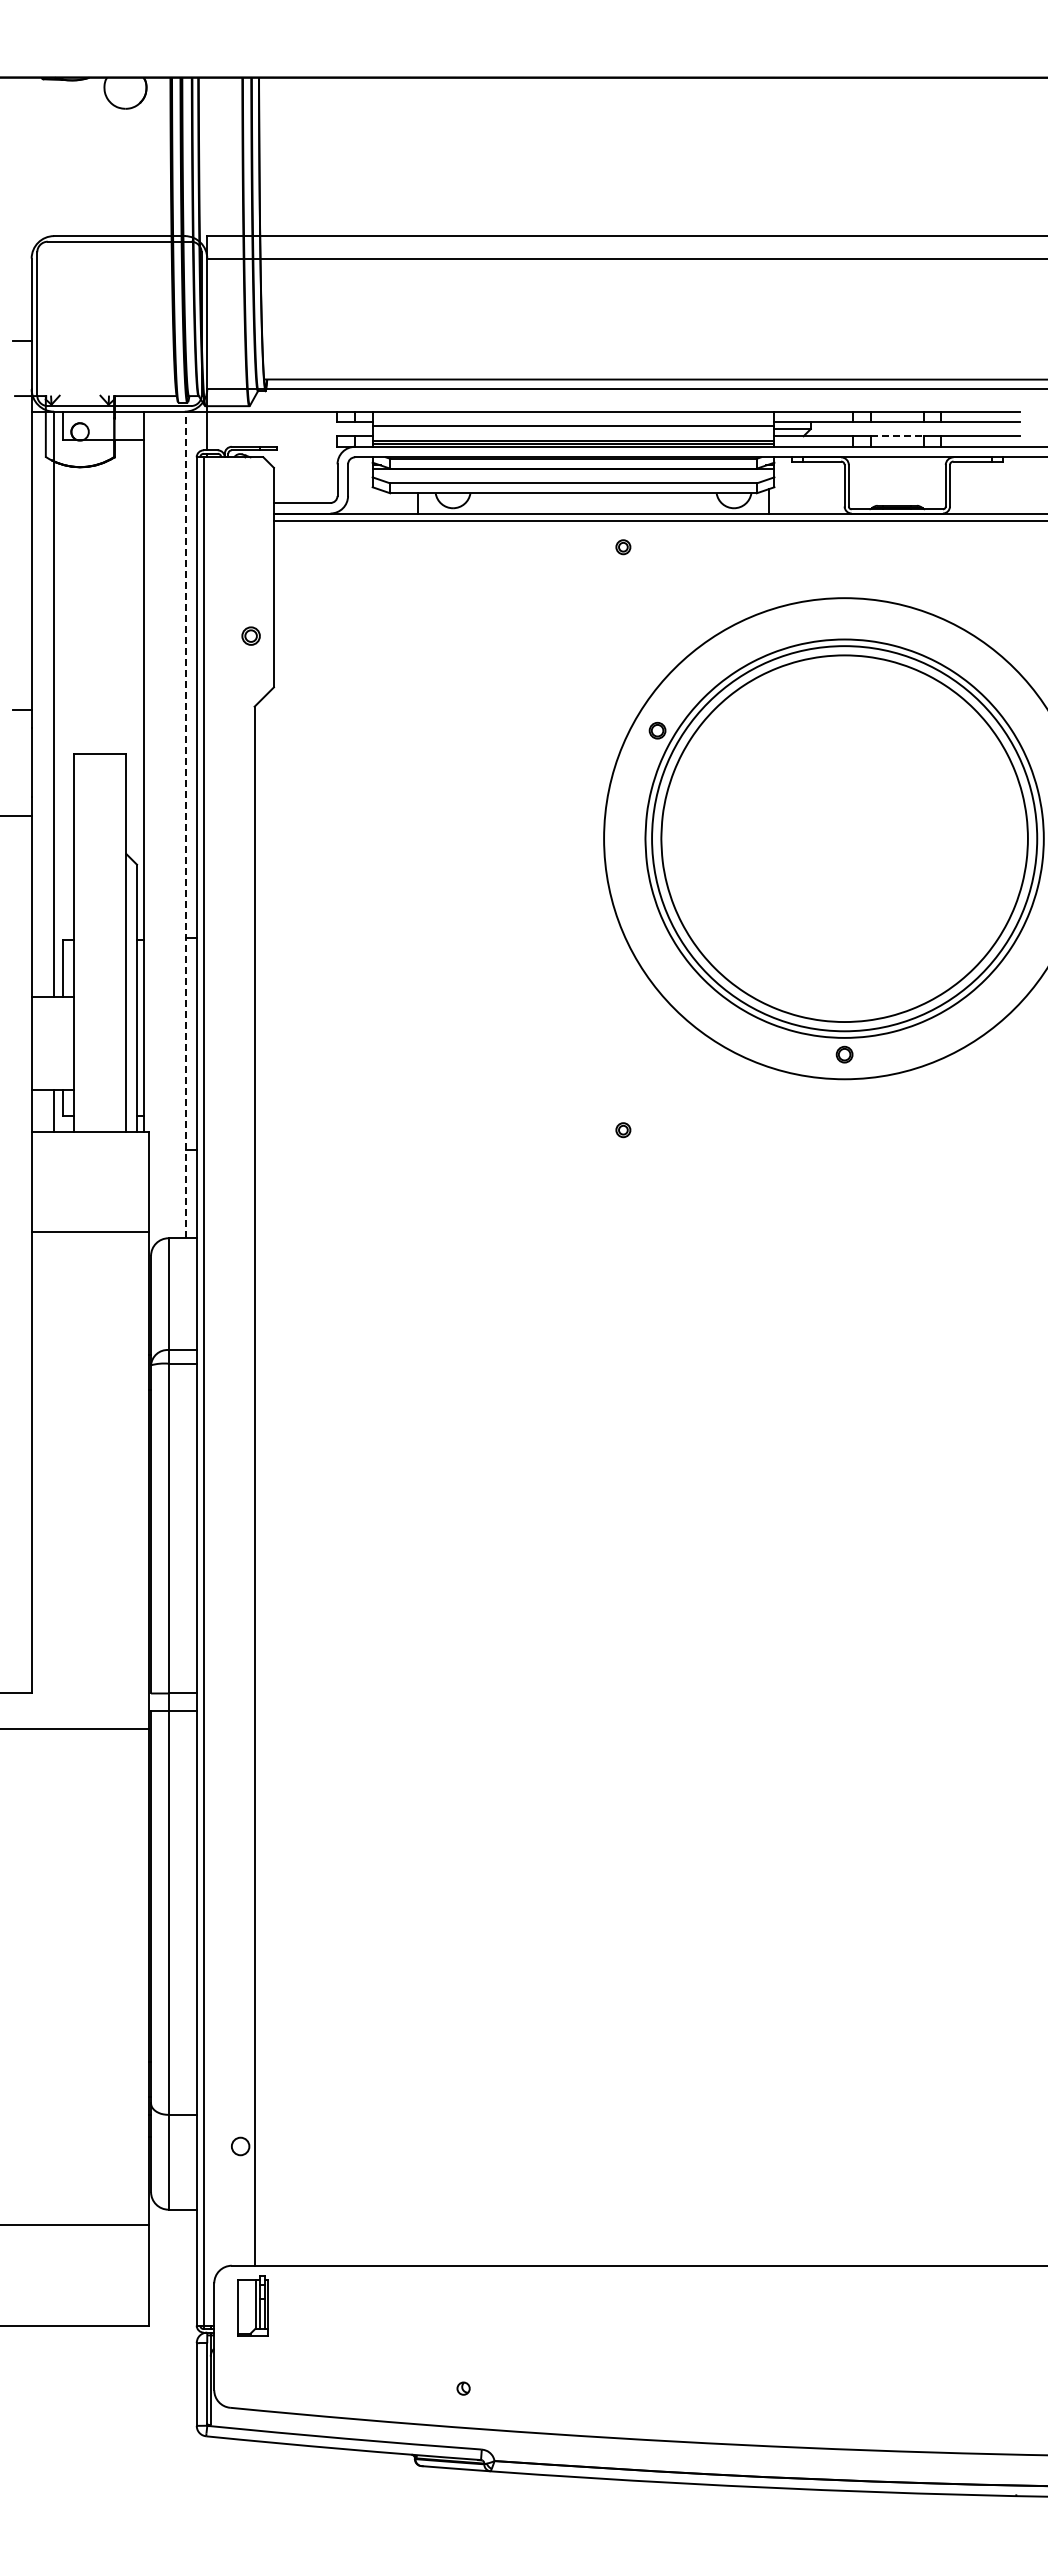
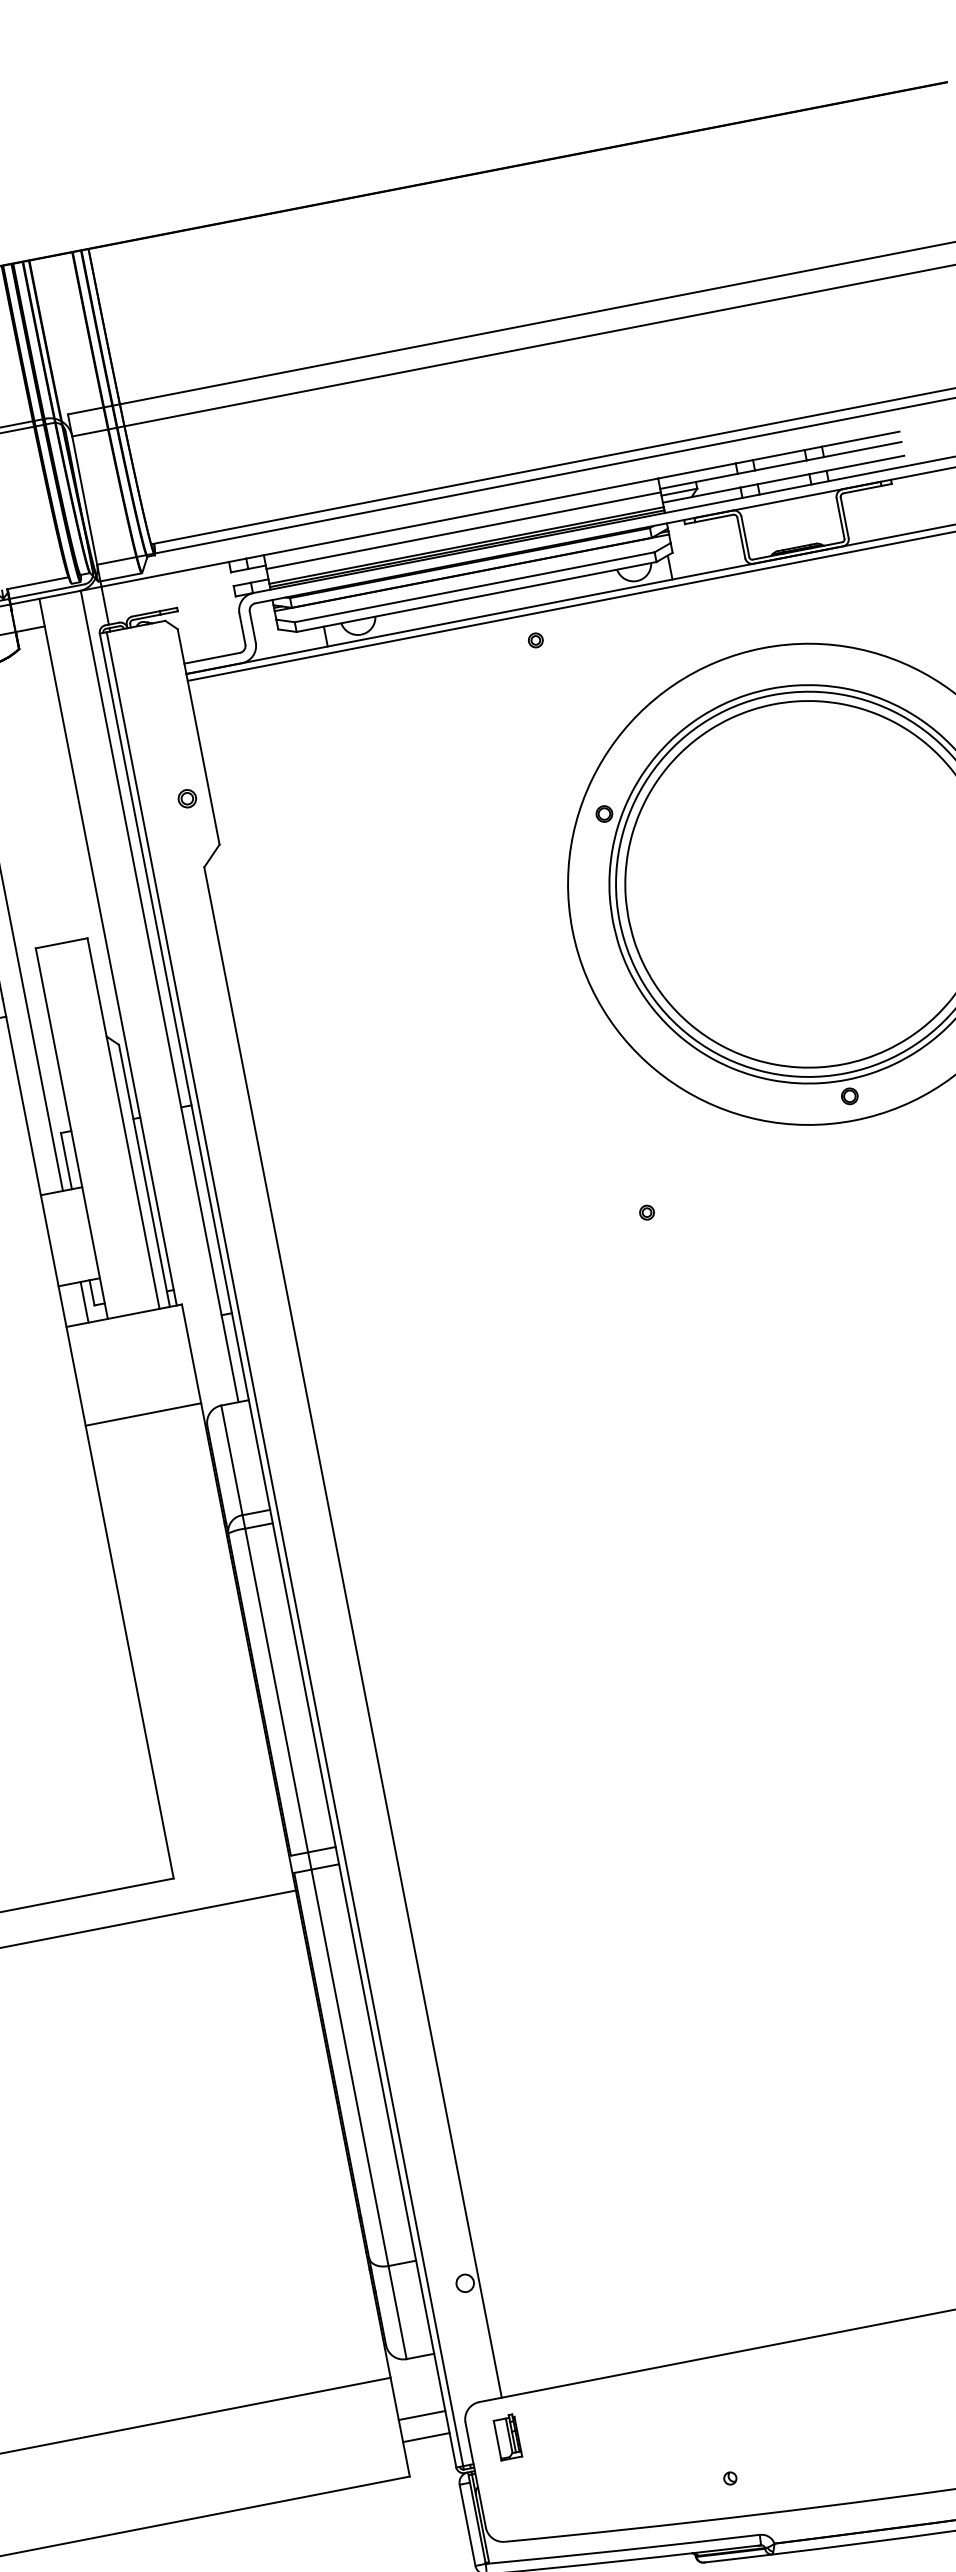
line: (897, 436) -> (783, 479), dashed -> solid
line: (186, 824) -> (159, 995), dashed -> solid
line: (172, 2268) -> (421, 2416), added
line: (172, 2290) -> (425, 2437), added
part: (252, 2305) -> (507, 2437), size x0.71

